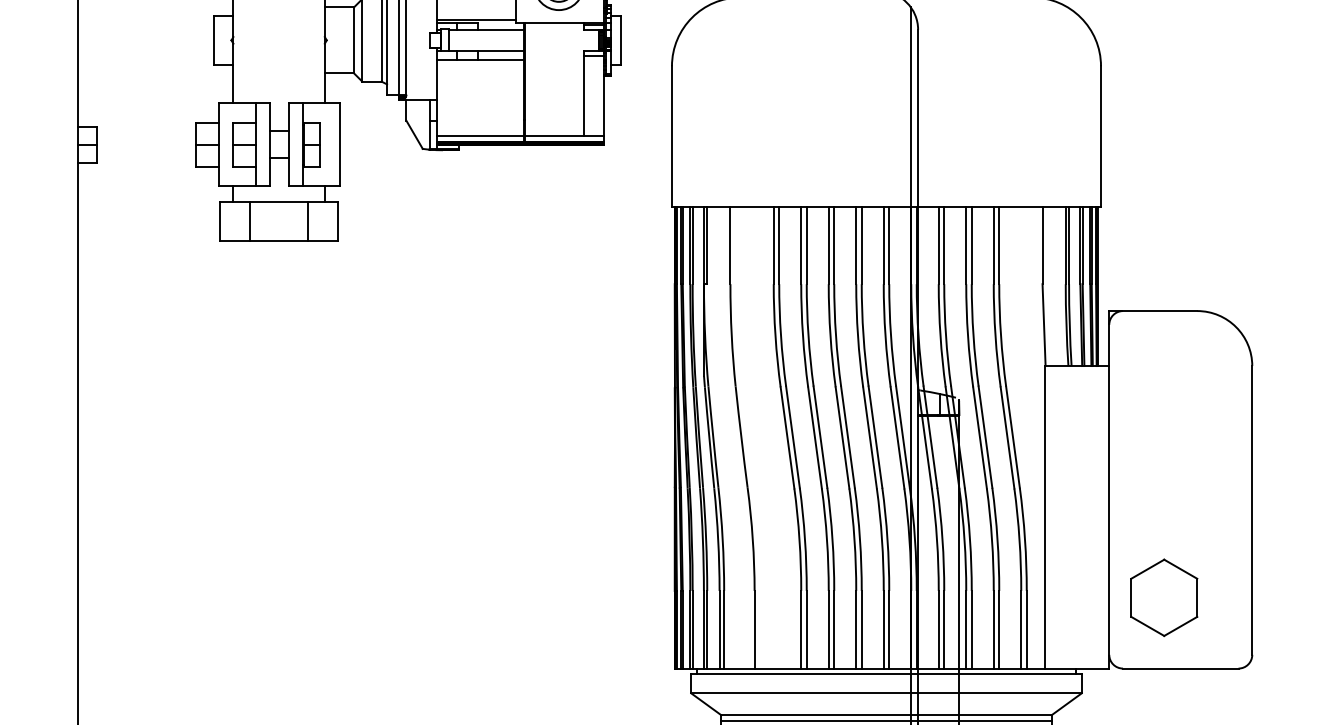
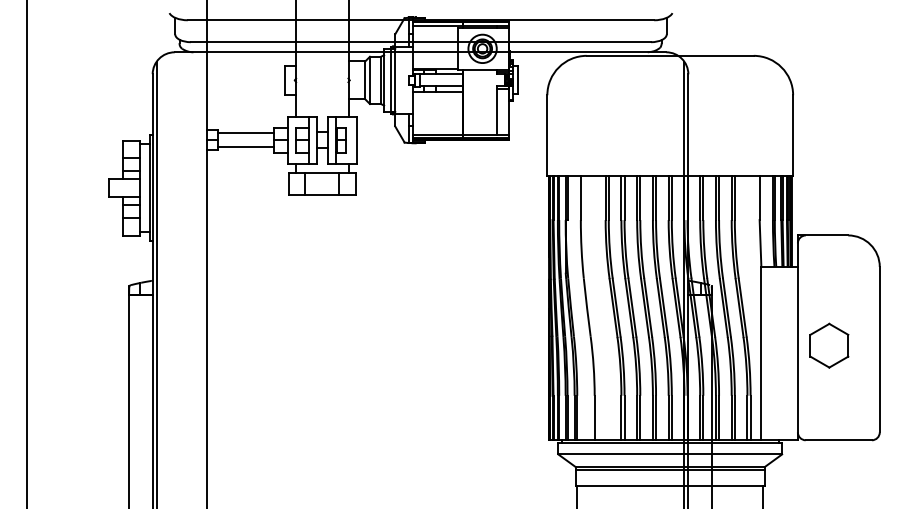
line: (146, 133) -> (246, 133), added
line: (146, 155) -> (246, 146), added
part: (1164, 597) -> (829, 345), moved

